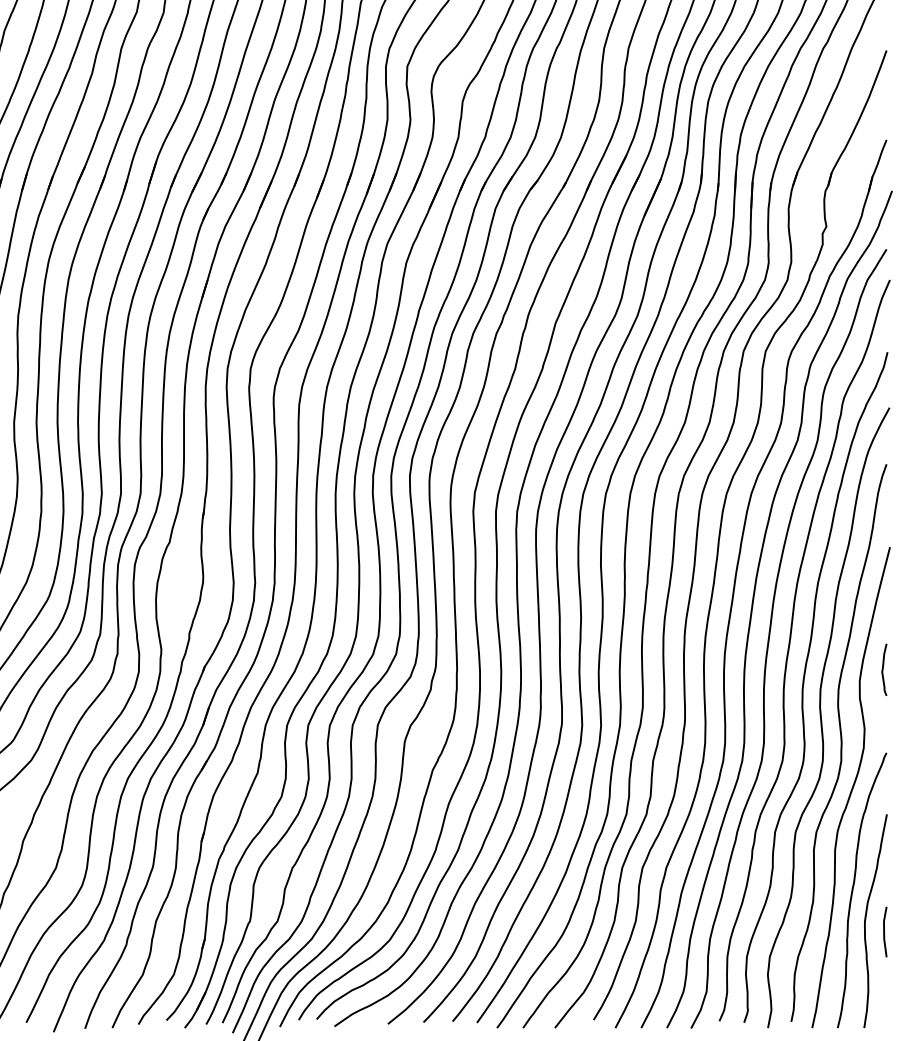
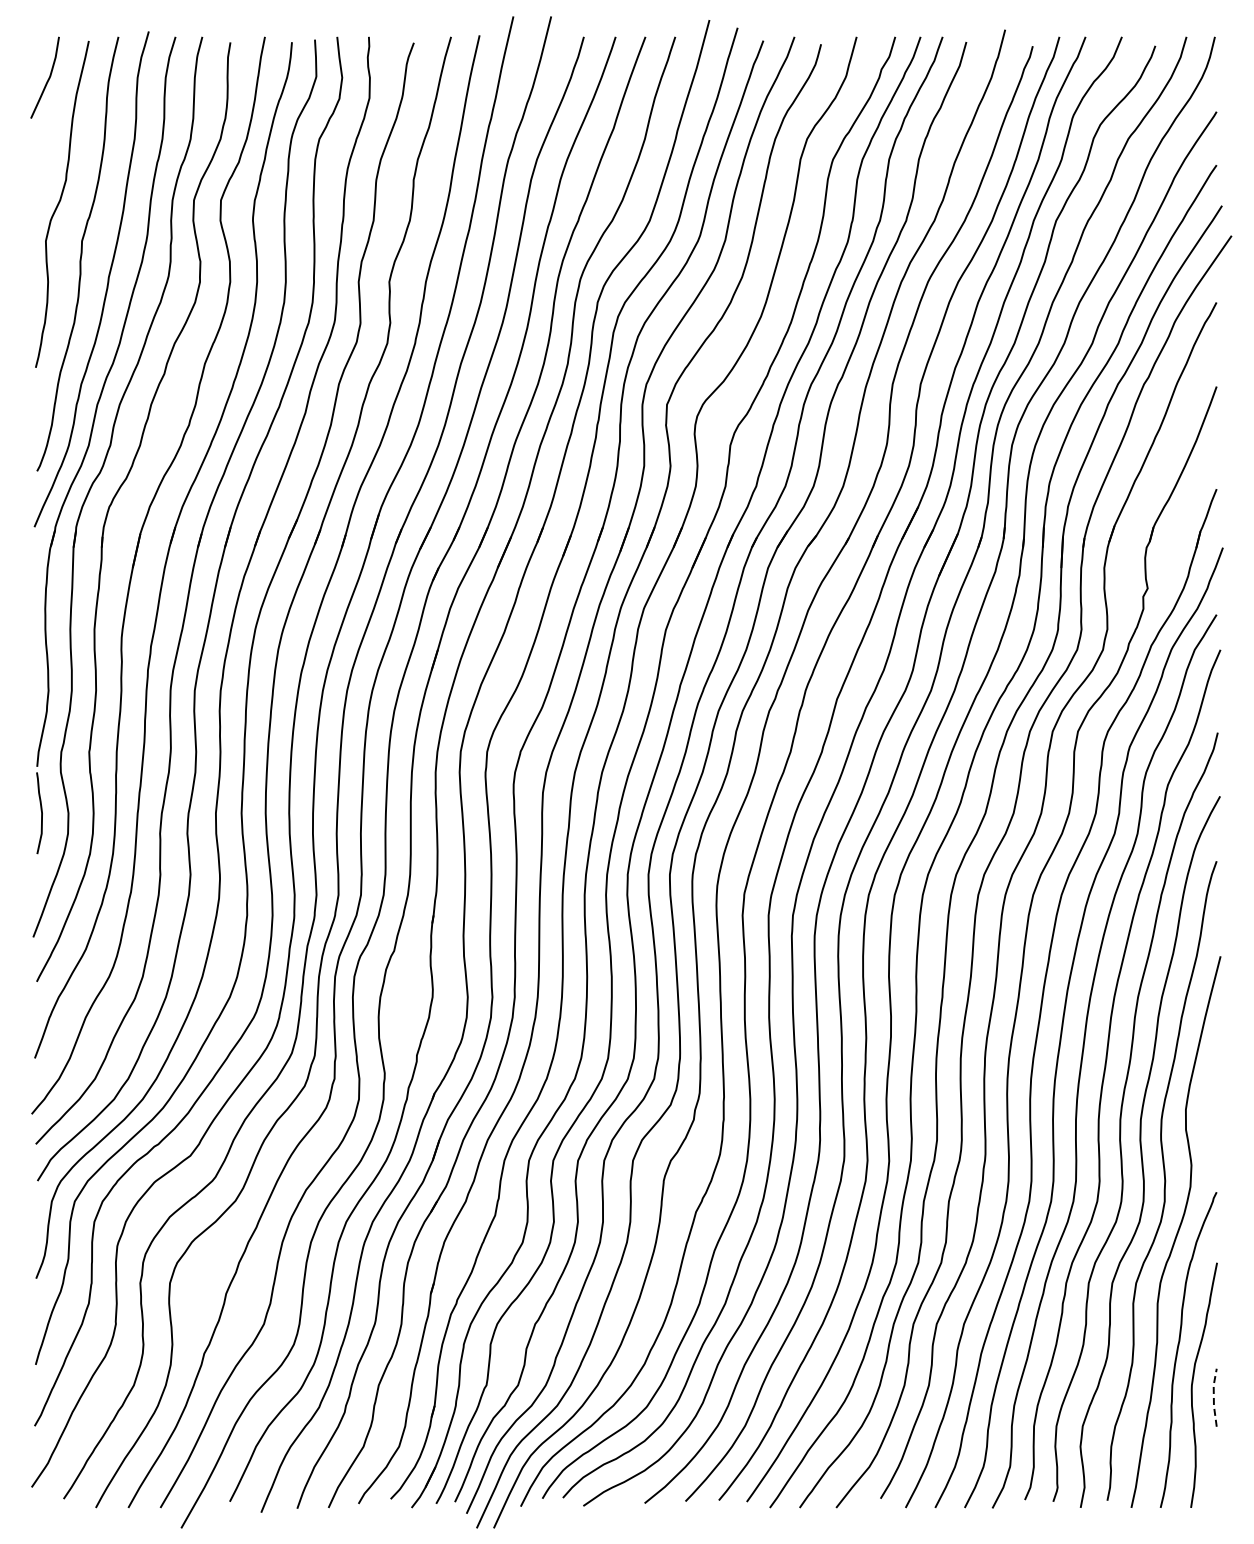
curve: (883, 669) -> (1213, 1096), removed
line: (883, 932) -> (1213, 1398), solid -> dashed

